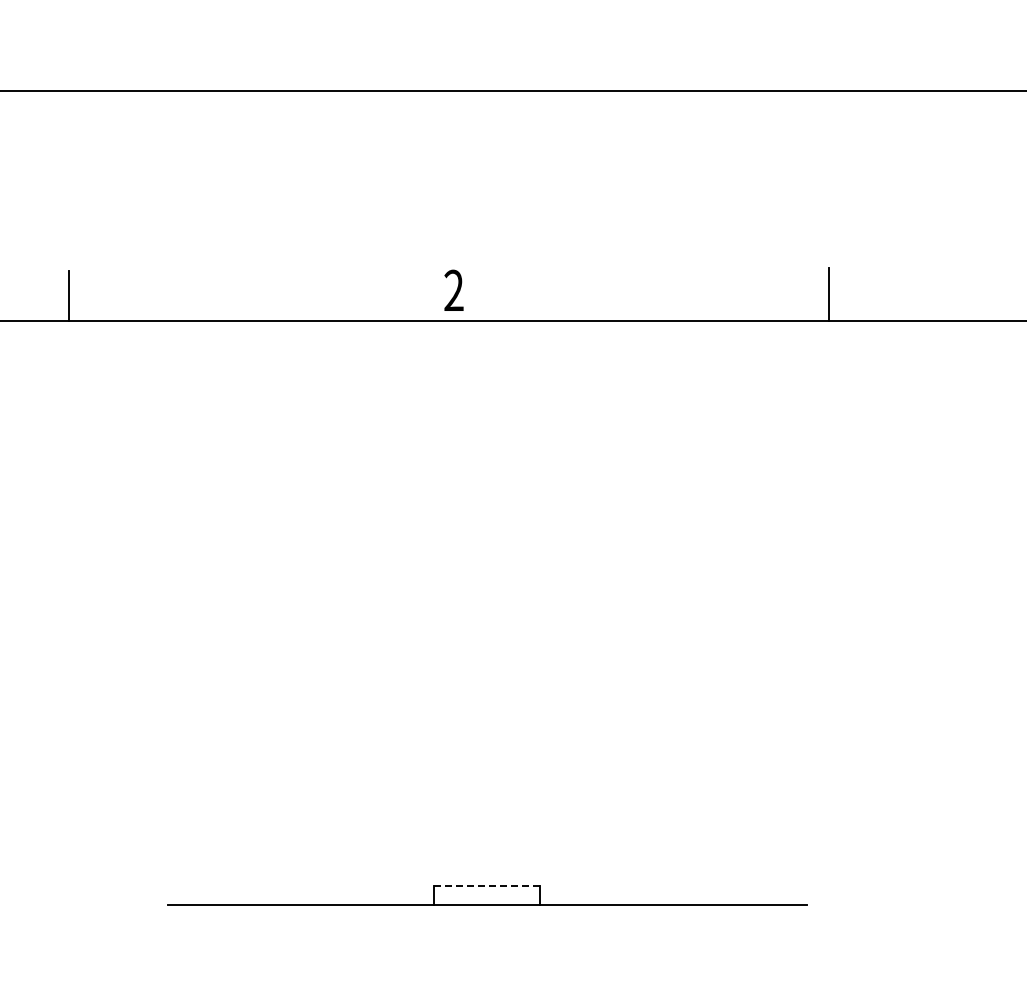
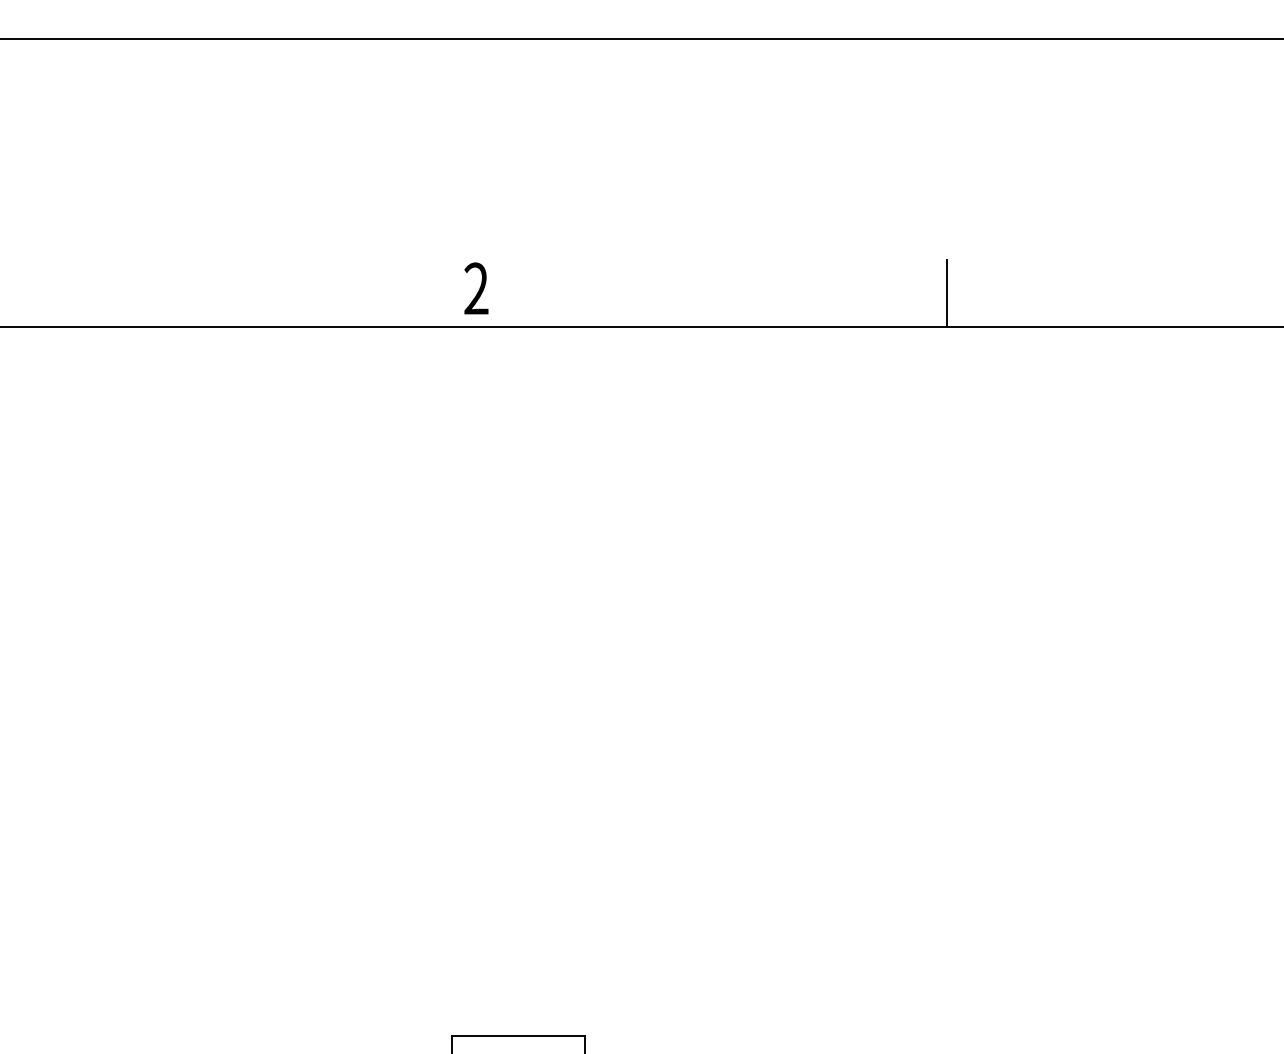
line: (487, 886) -> (518, 1035), dashed -> solid

